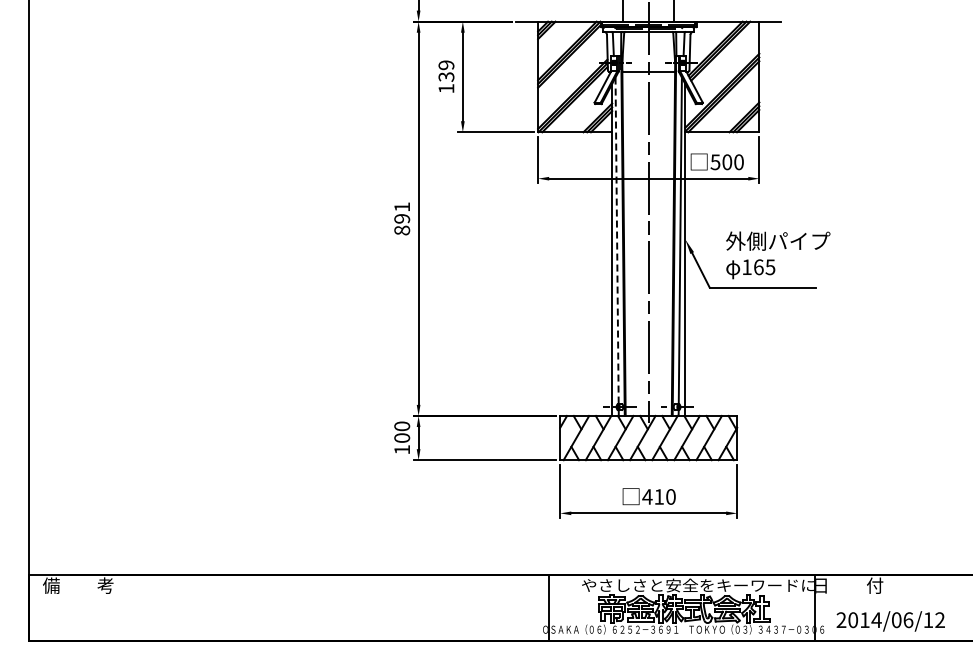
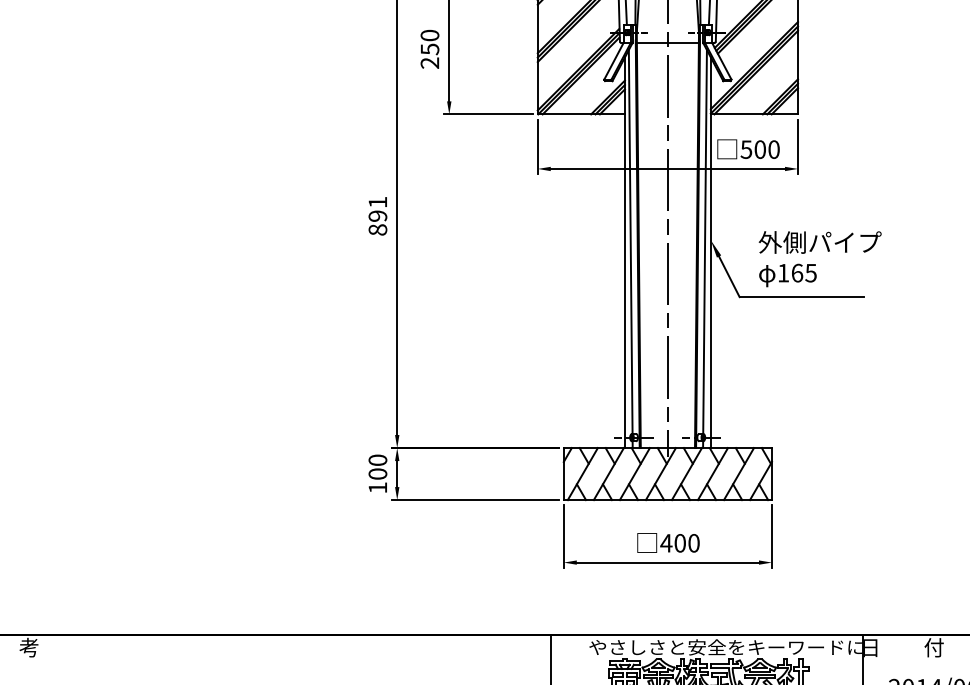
text: (446, 76) -> (430, 48), 139 -> 250
line: (617, 241) -> (631, 242), dashed -> solid
text: (659, 496) -> (680, 542), 410 -> 400

